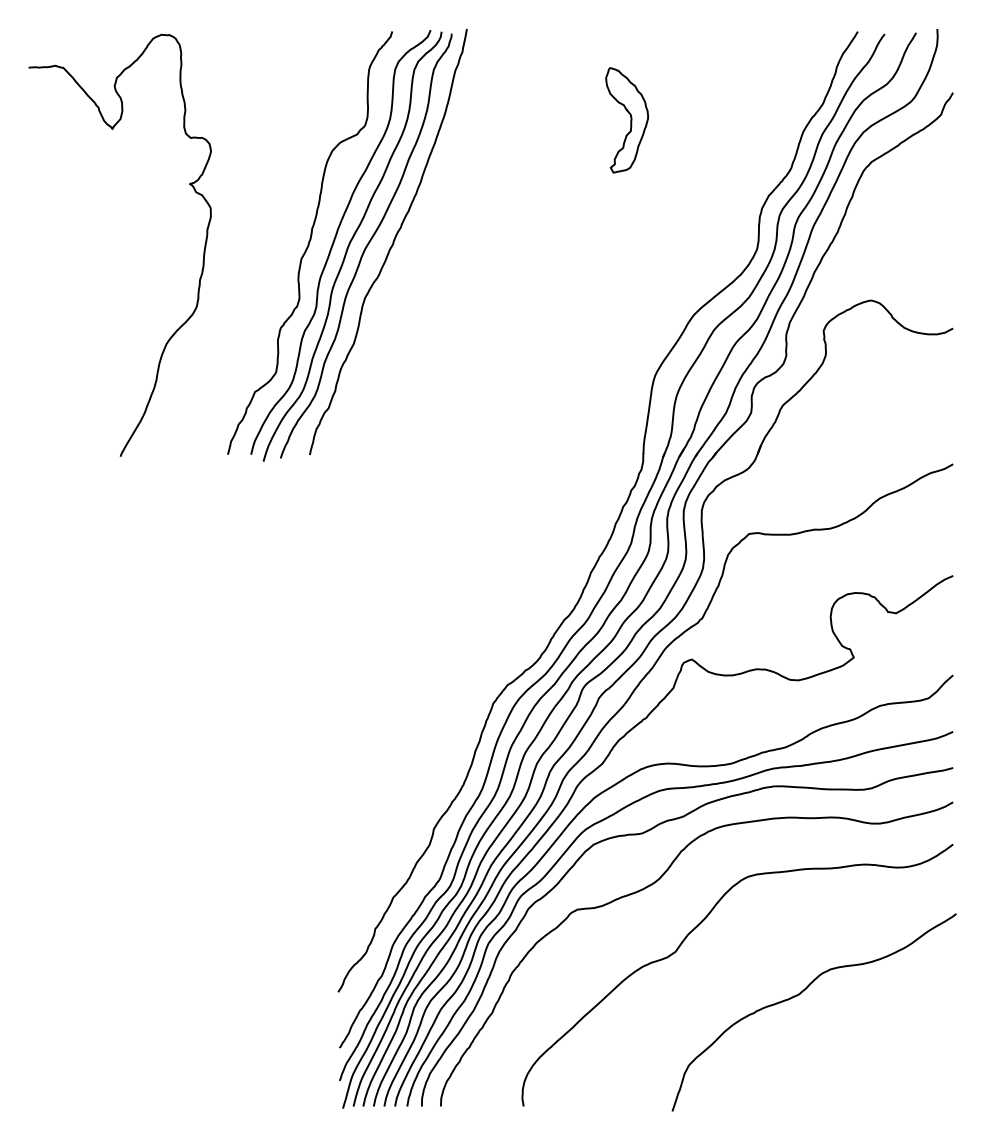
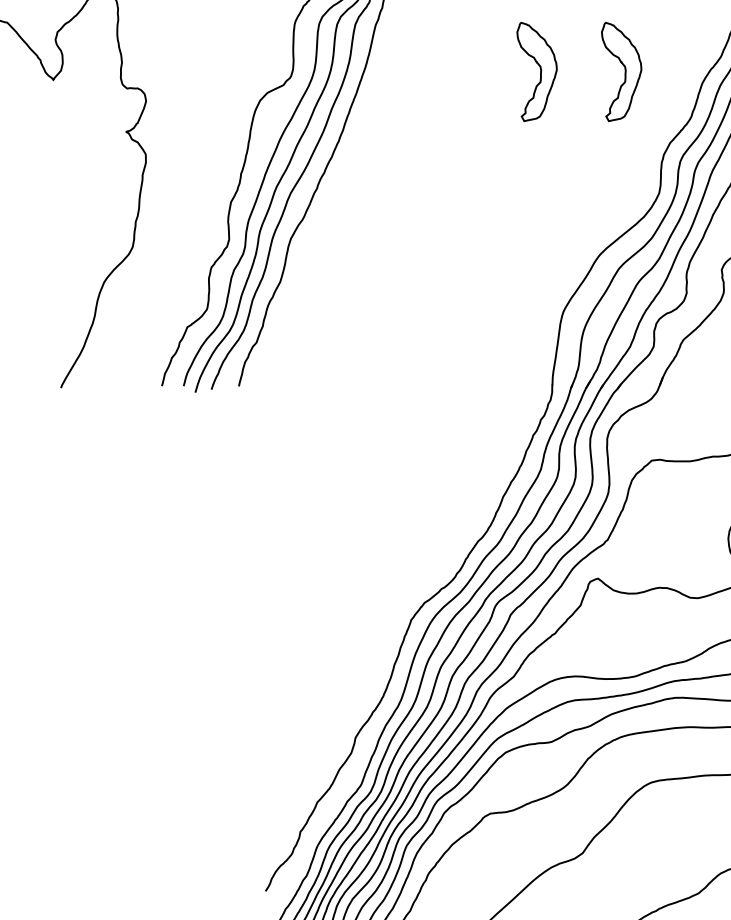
part: (716, 120) -> (621, 72), added

